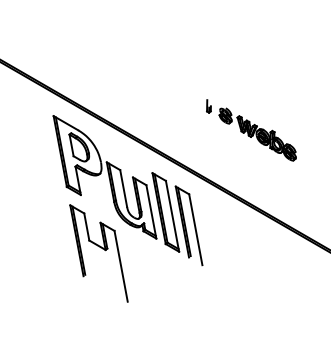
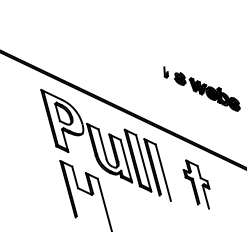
part: (235, 247) -> (196, 184), added

